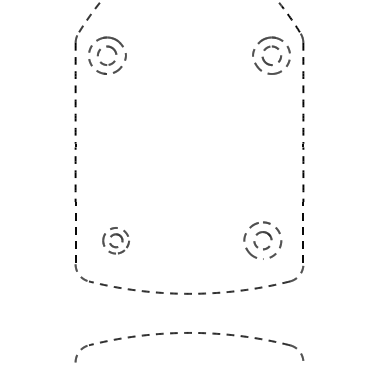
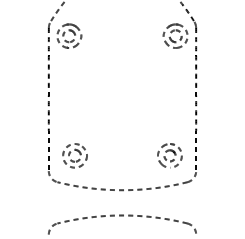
part: (115, 240) -> (74, 155), size x1.43

